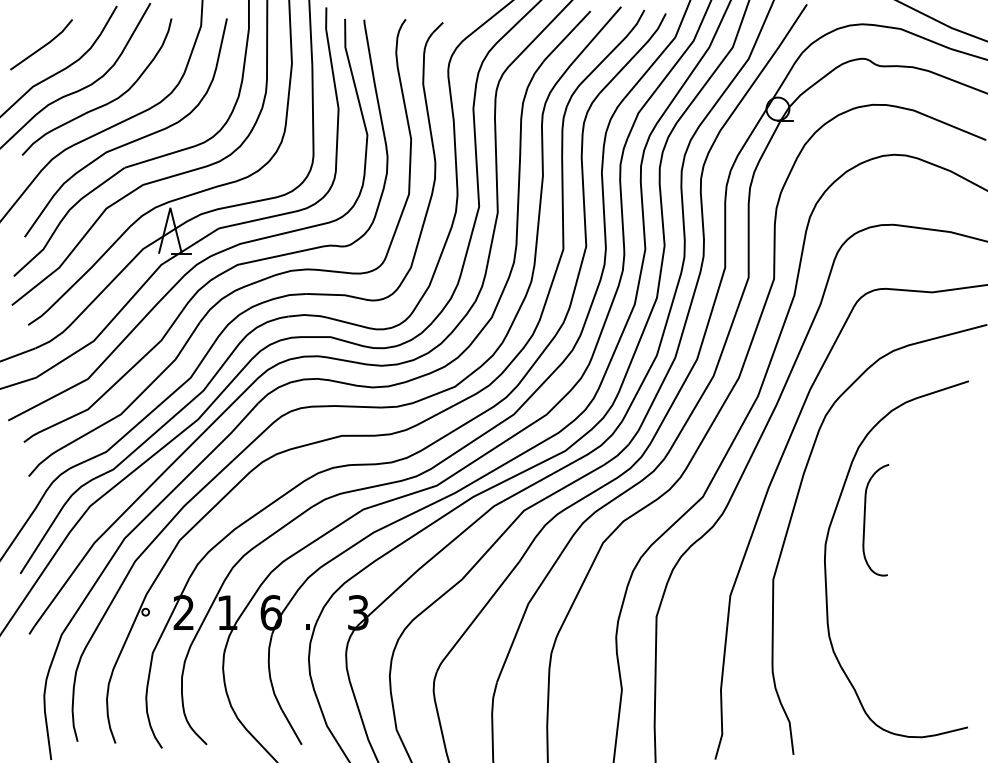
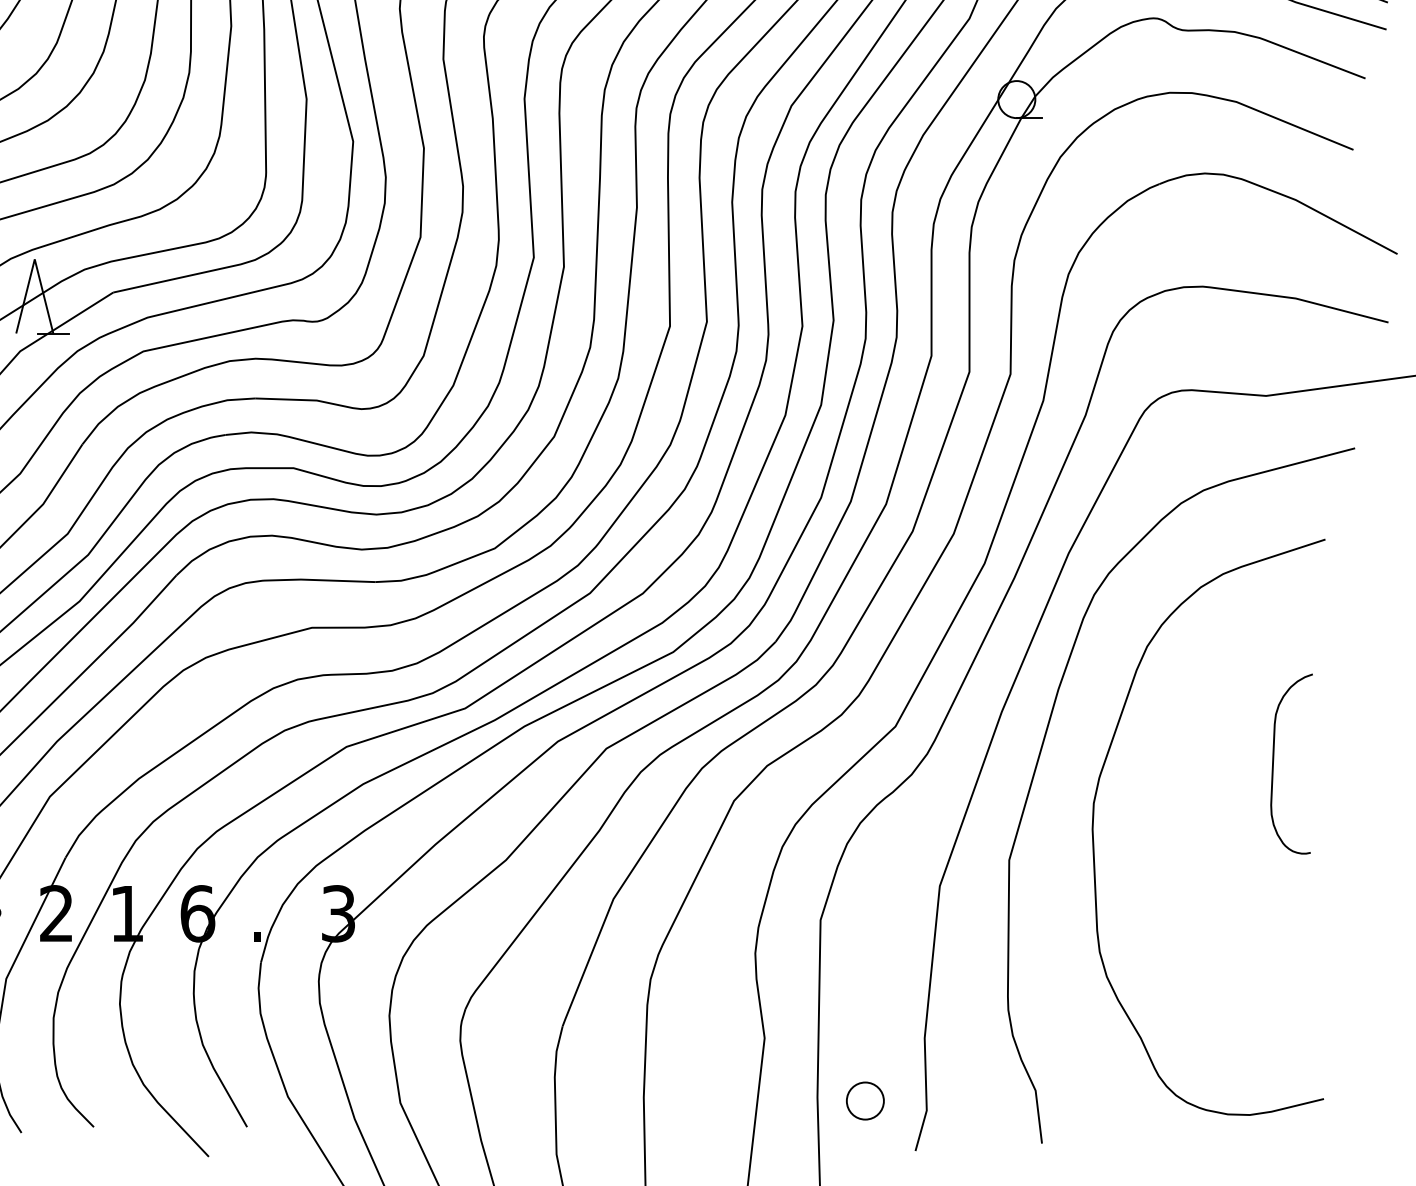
curve: (865, 520) -> (1274, 764), moved
circle: (683, 728) -> (864, 1100), added

